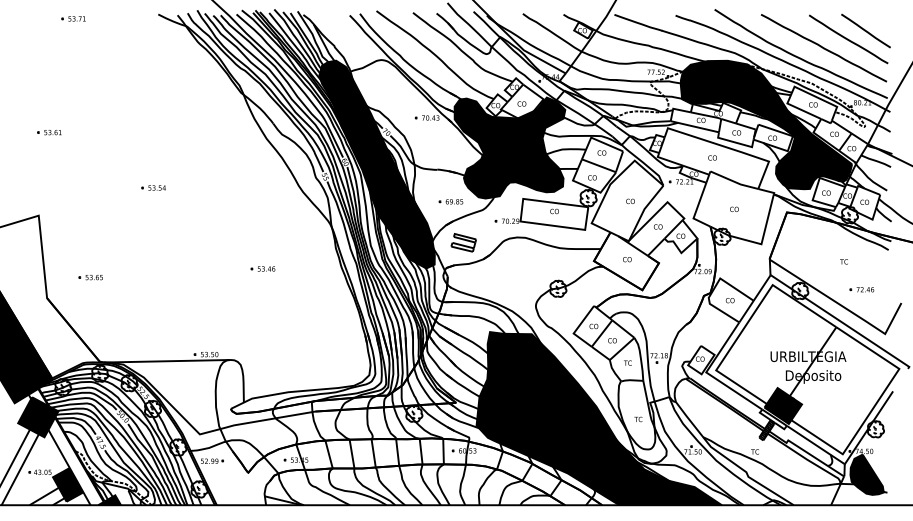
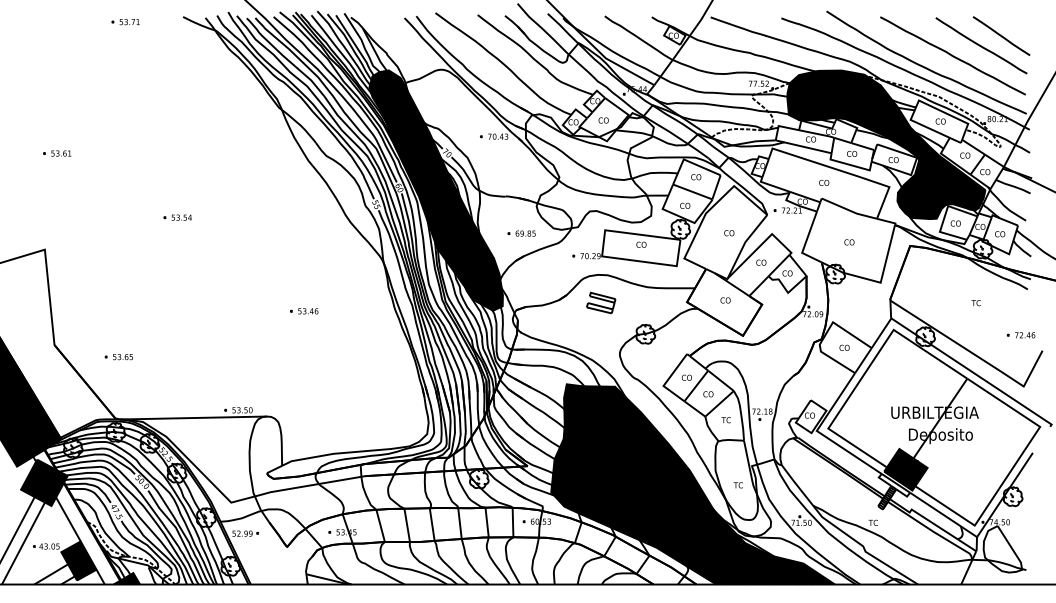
part: (73, 18) -> (125, 21), moved
fill: (509, 147) -> (589, 170), removed
part: (463, 242) -> (600, 302), moved
part: (90, 277) -> (118, 357), moved
part: (861, 289) -> (1020, 335), moved
fill: (866, 474) -> (1002, 548), removed

